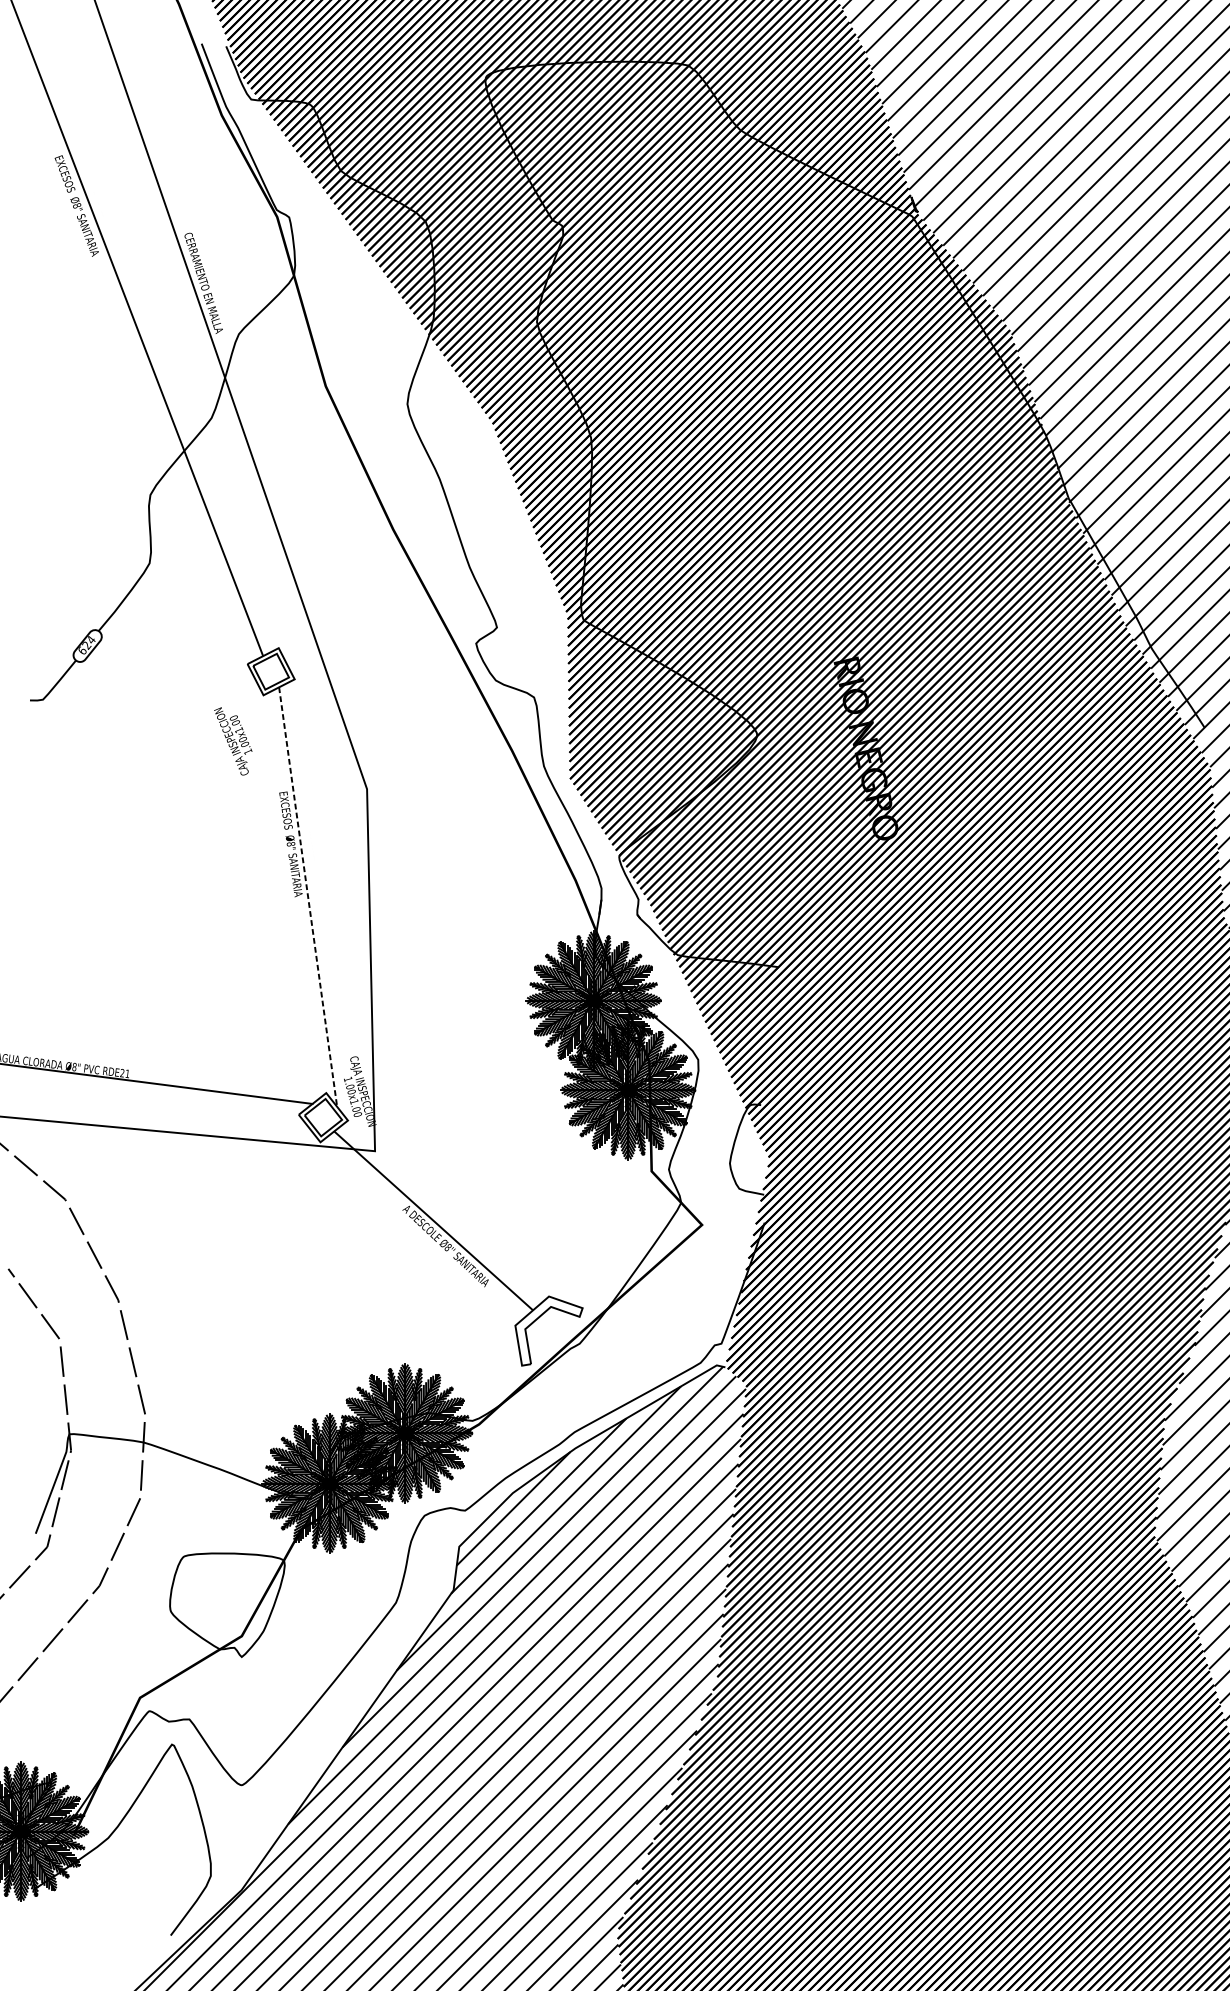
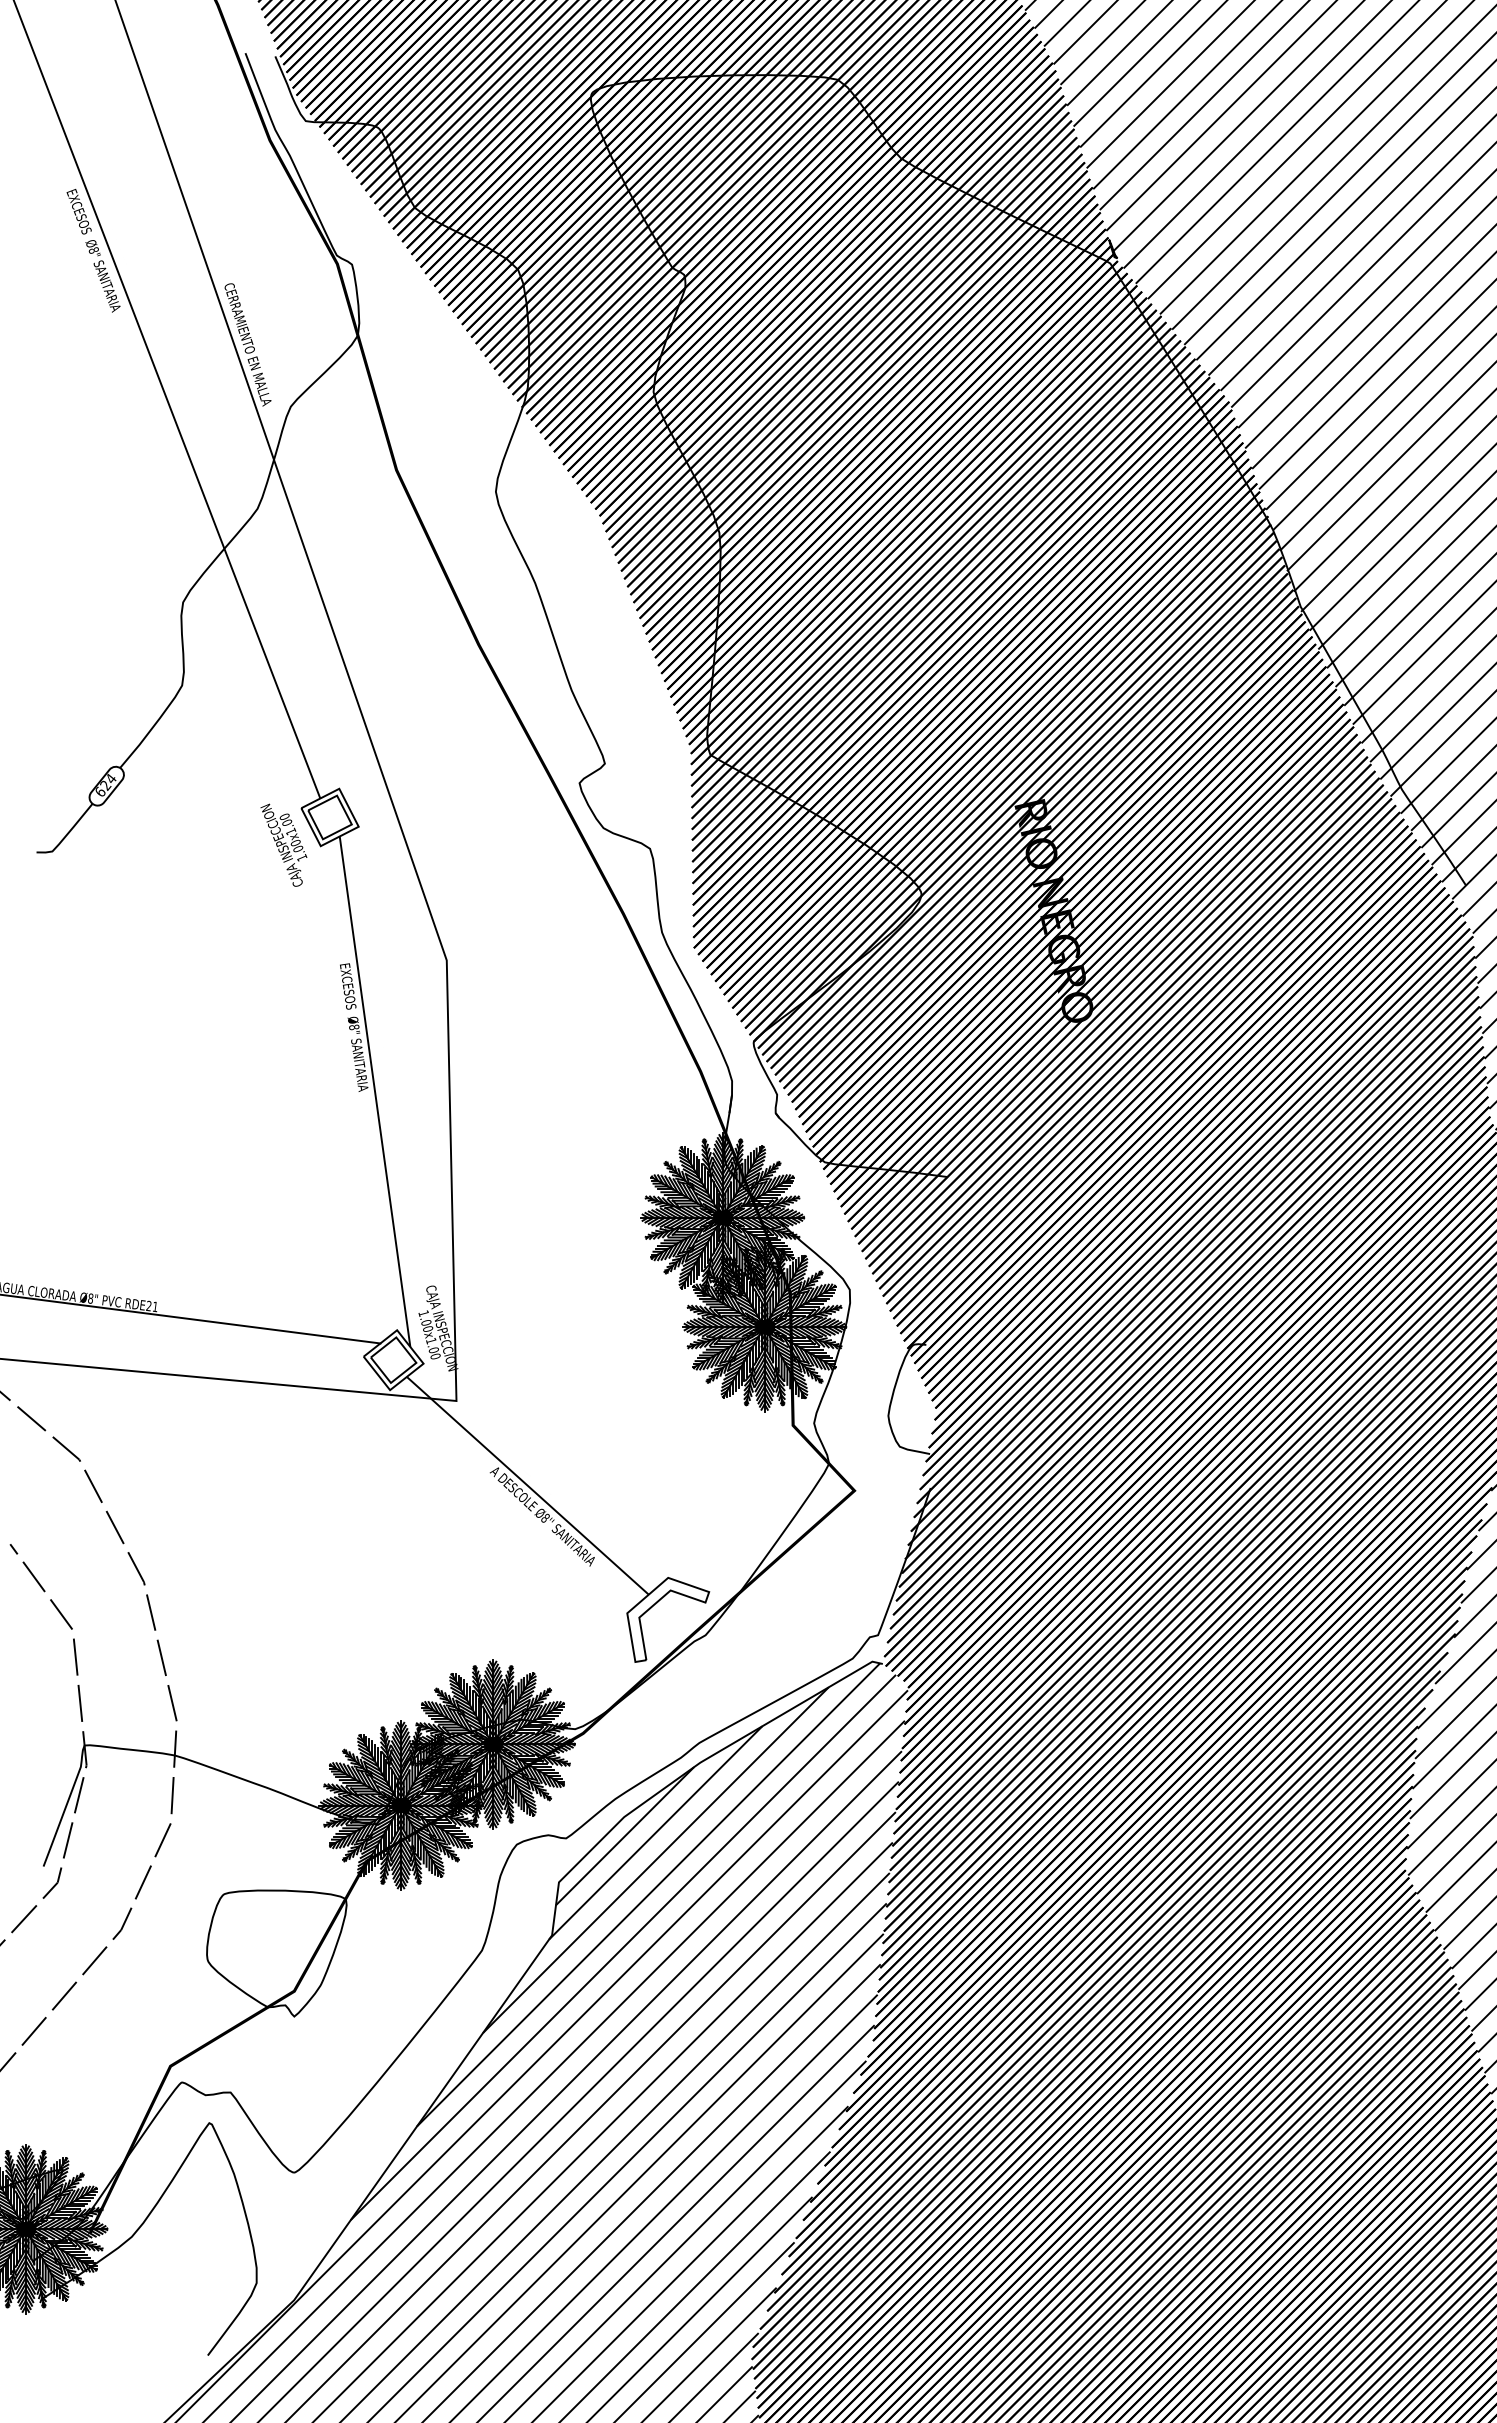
text: (232, 740) -> (283, 844), moved
line: (308, 896) -> (375, 1091), dashed -> solid

